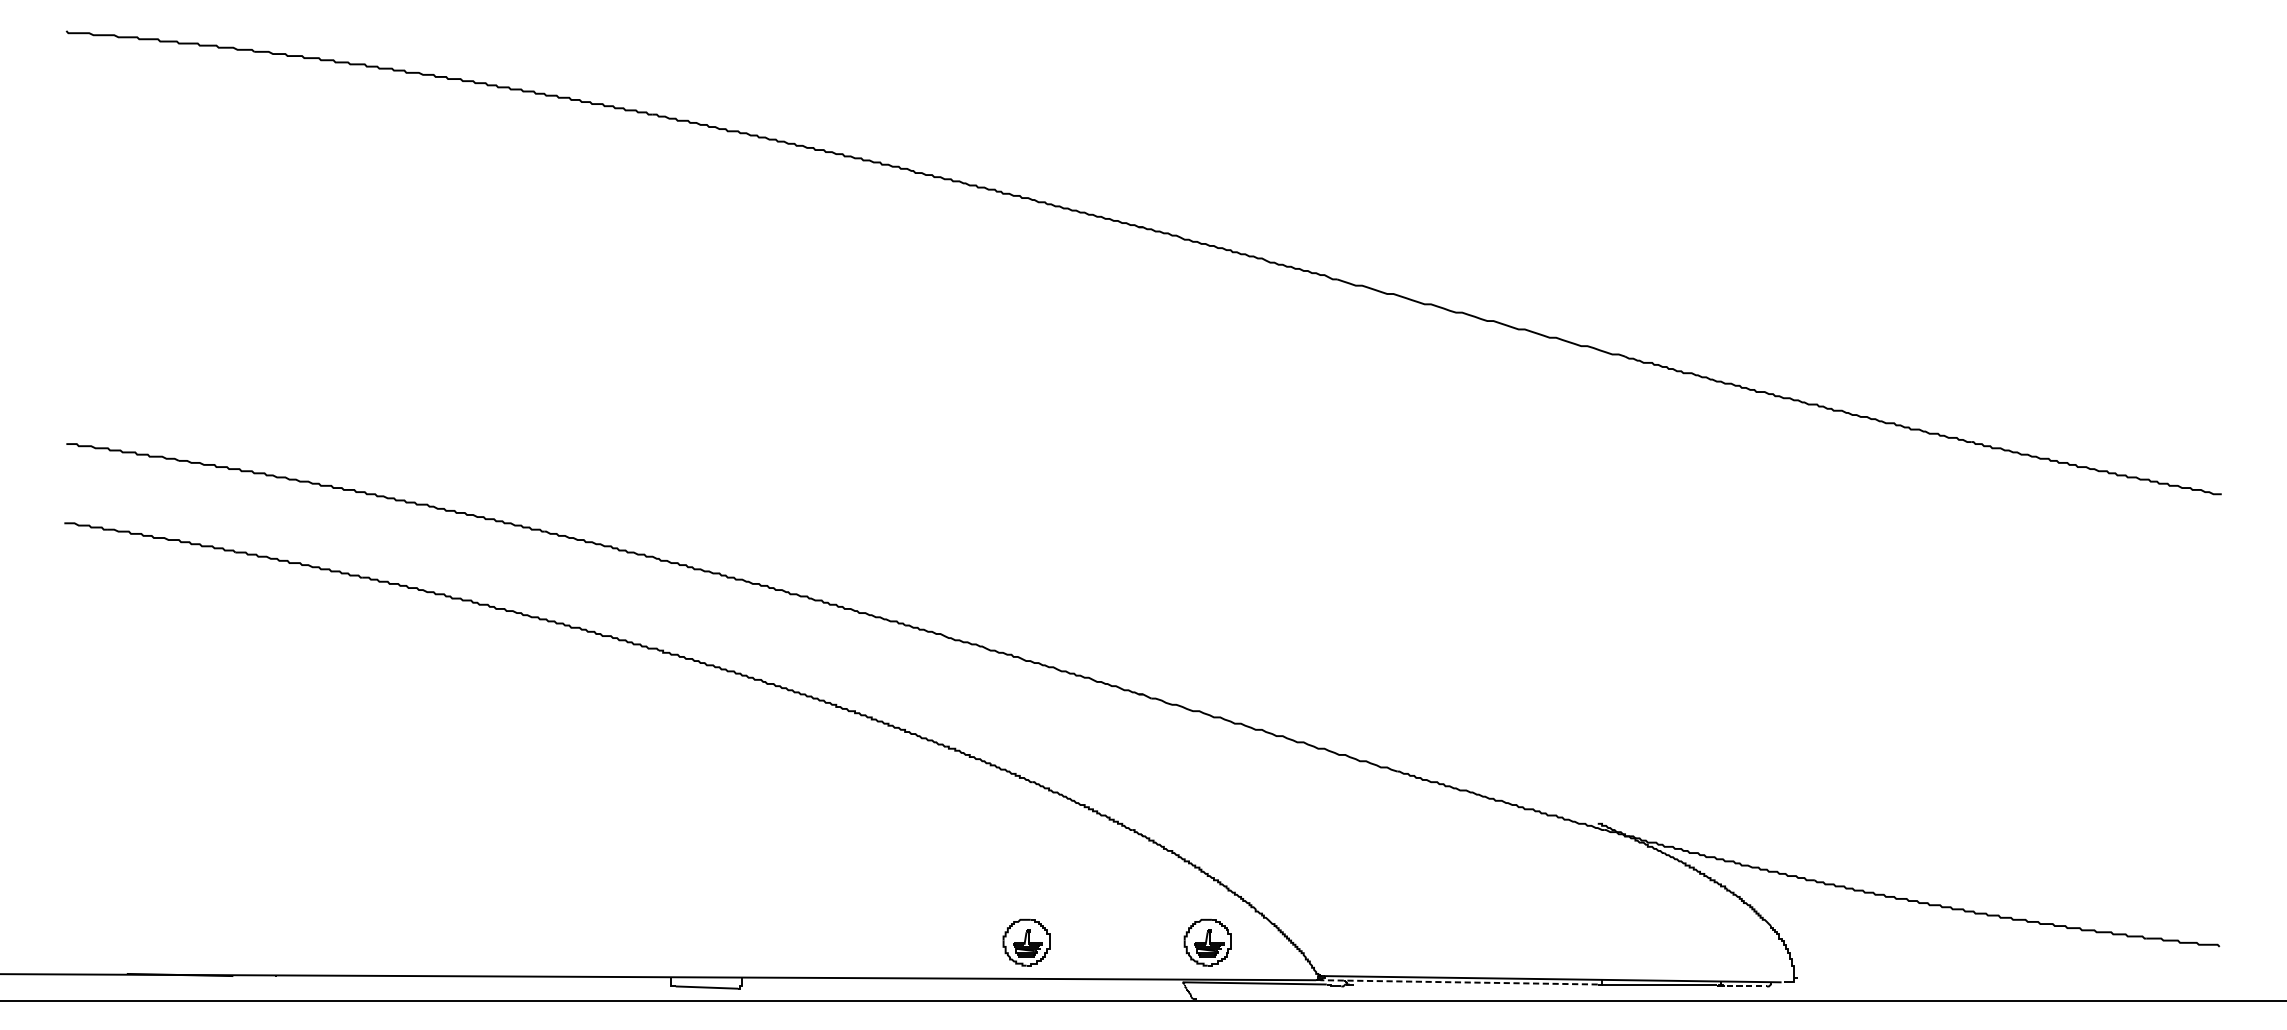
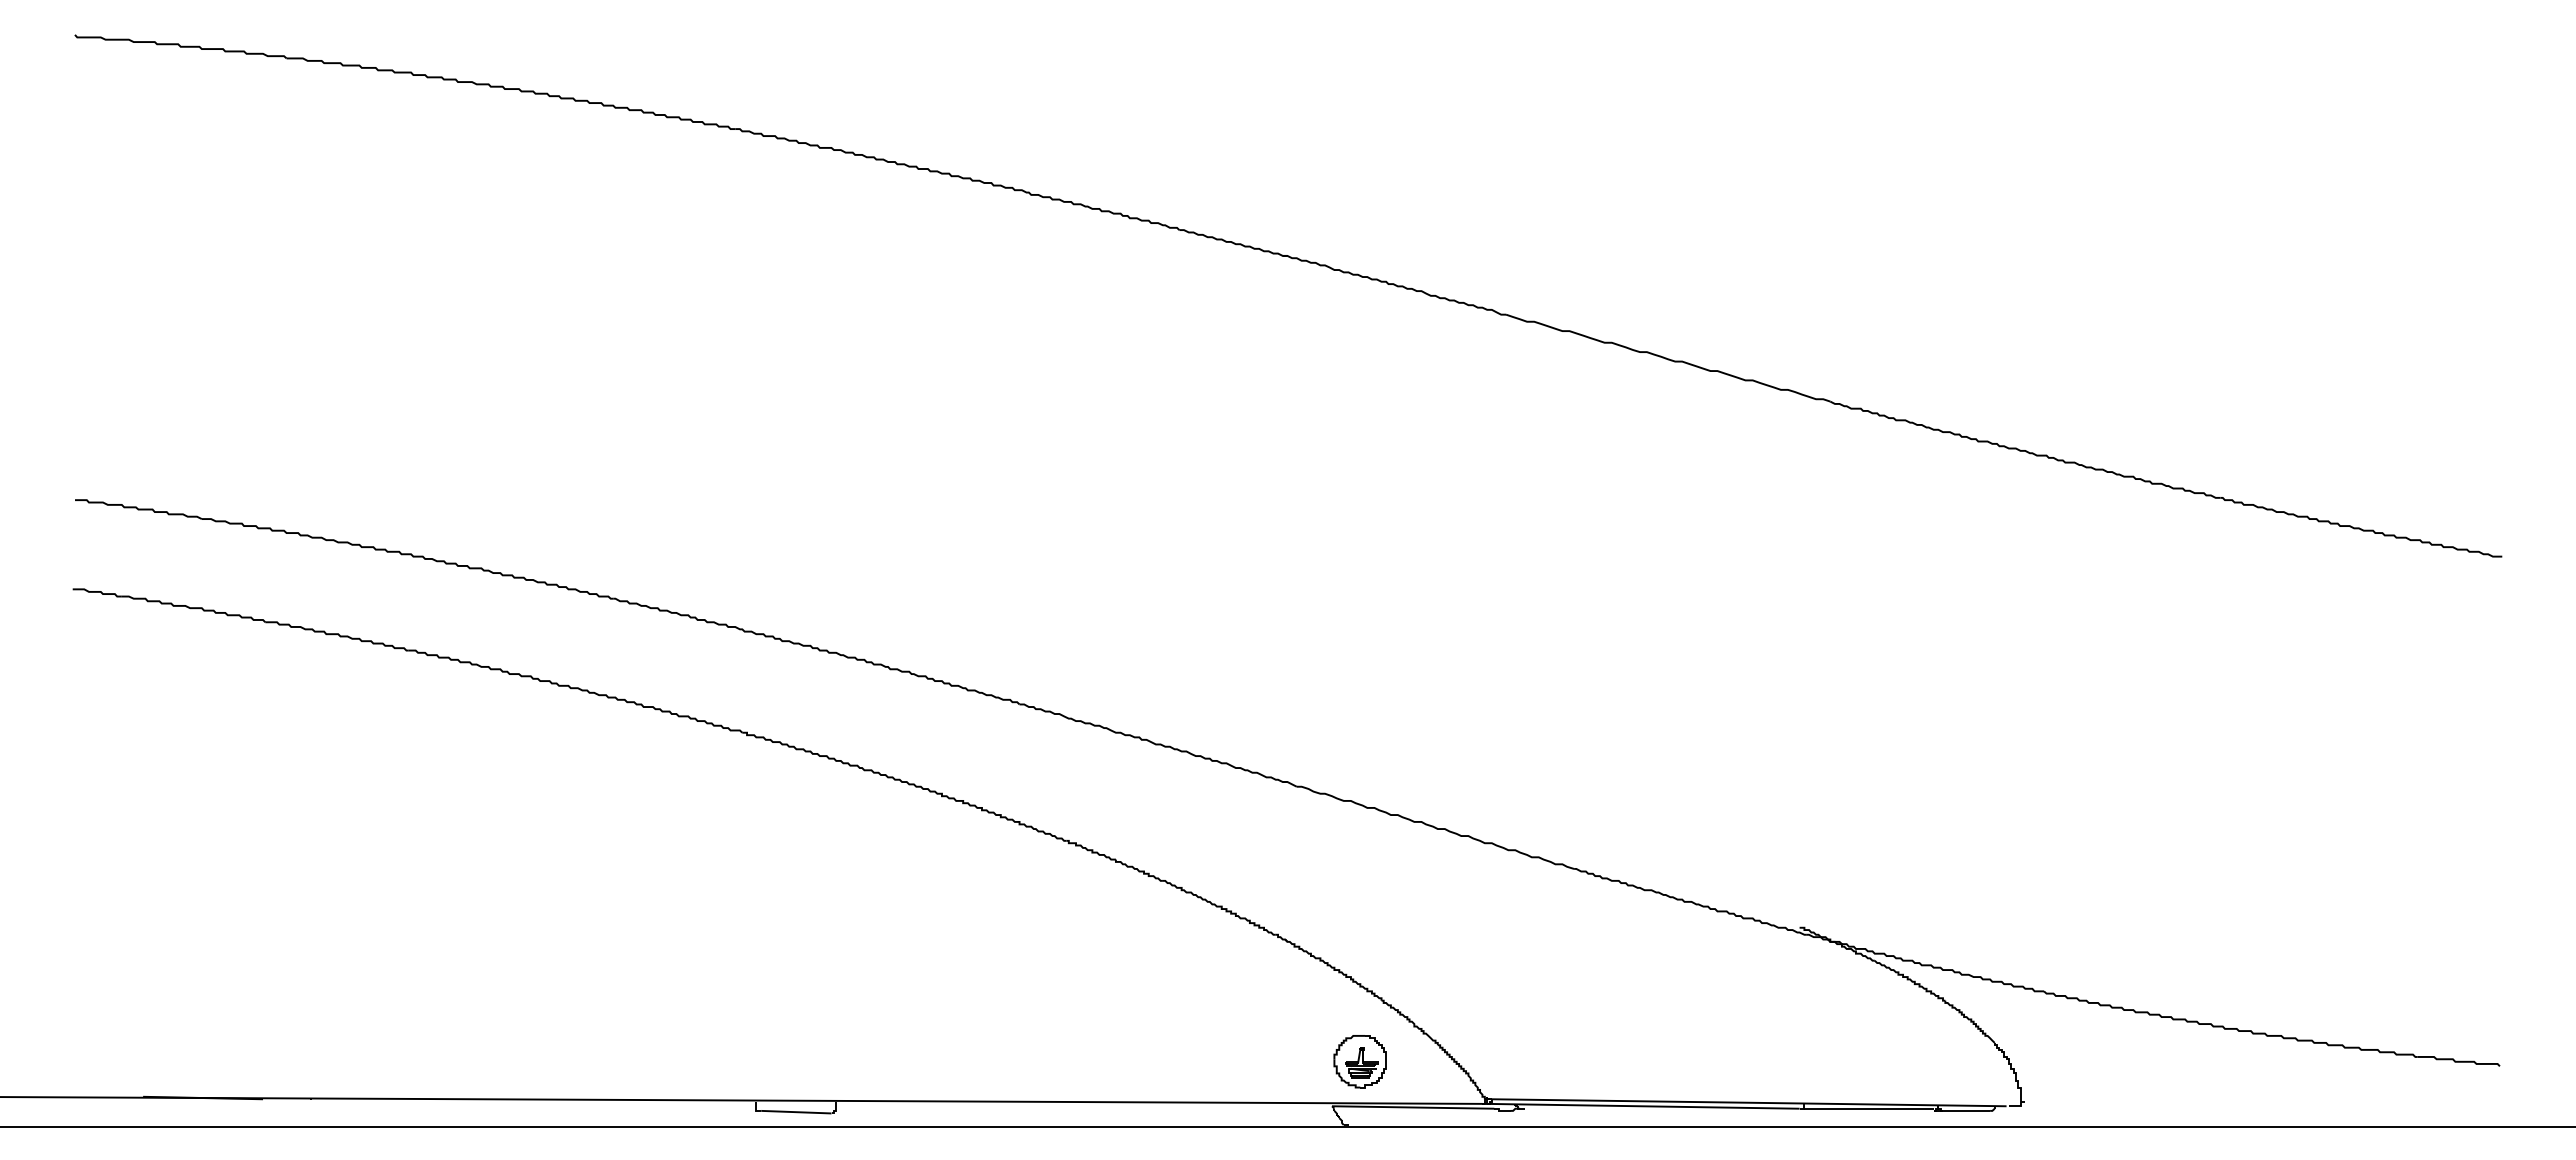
part: (1025, 942) -> (1155, 1061), removed
line: (1458, 982) -> (1642, 1106), dashed -> solid
line: (1742, 986) -> (1962, 1110), dashed -> solid

